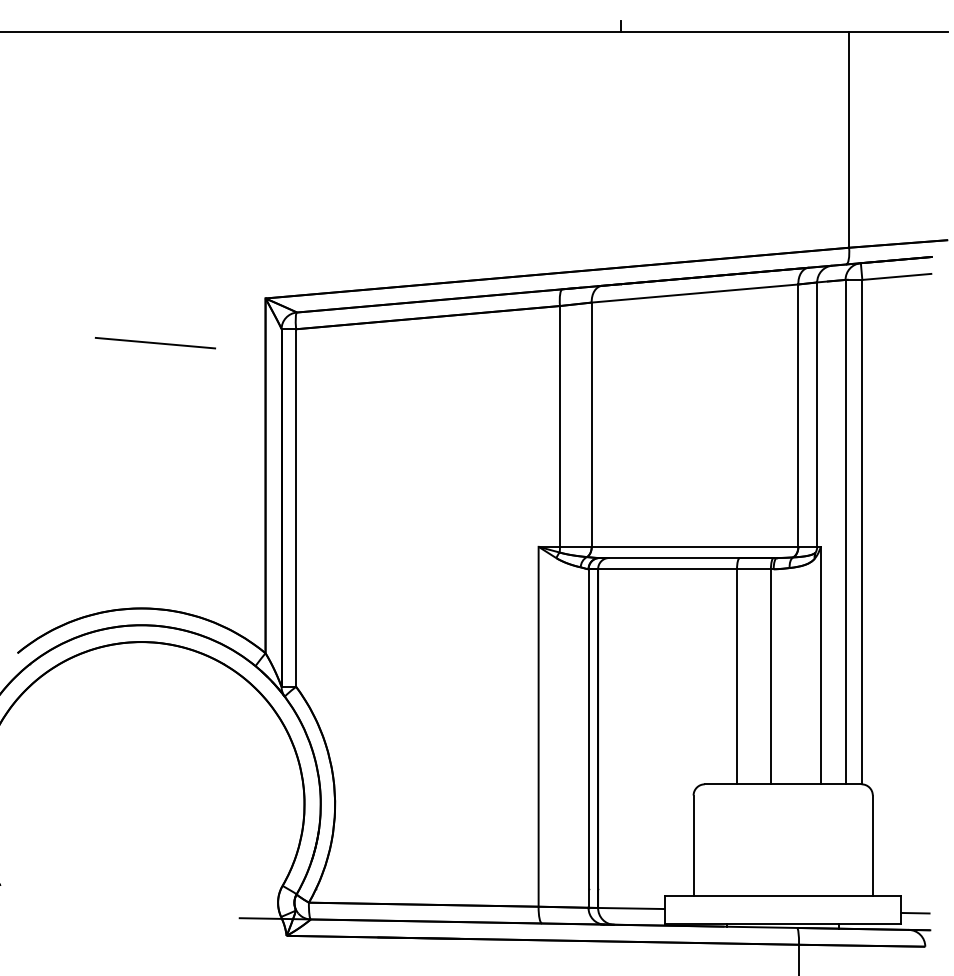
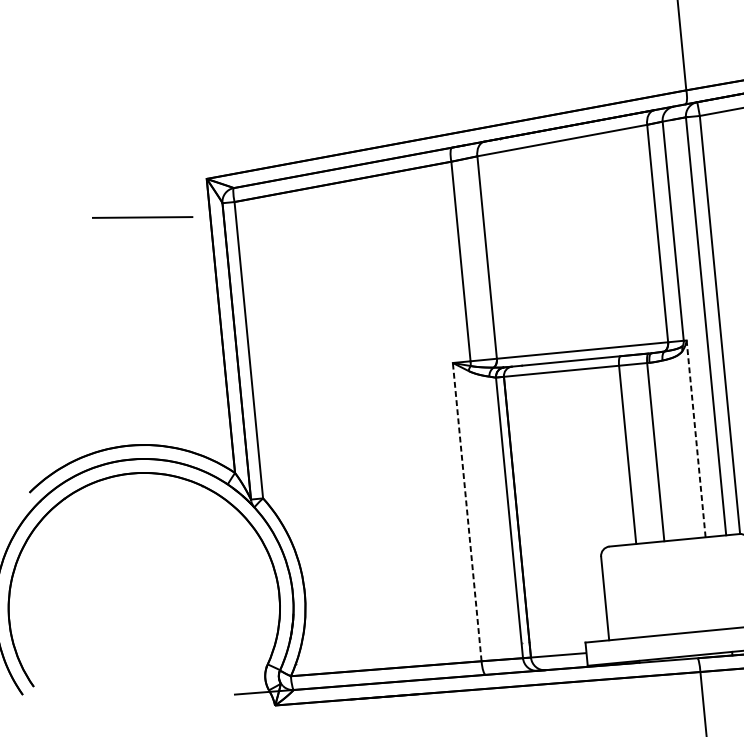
line: (154, 343) -> (141, 217), moved
line: (820, 665) -> (695, 438), solid -> dashed
line: (538, 726) -> (467, 511), solid -> dashed

